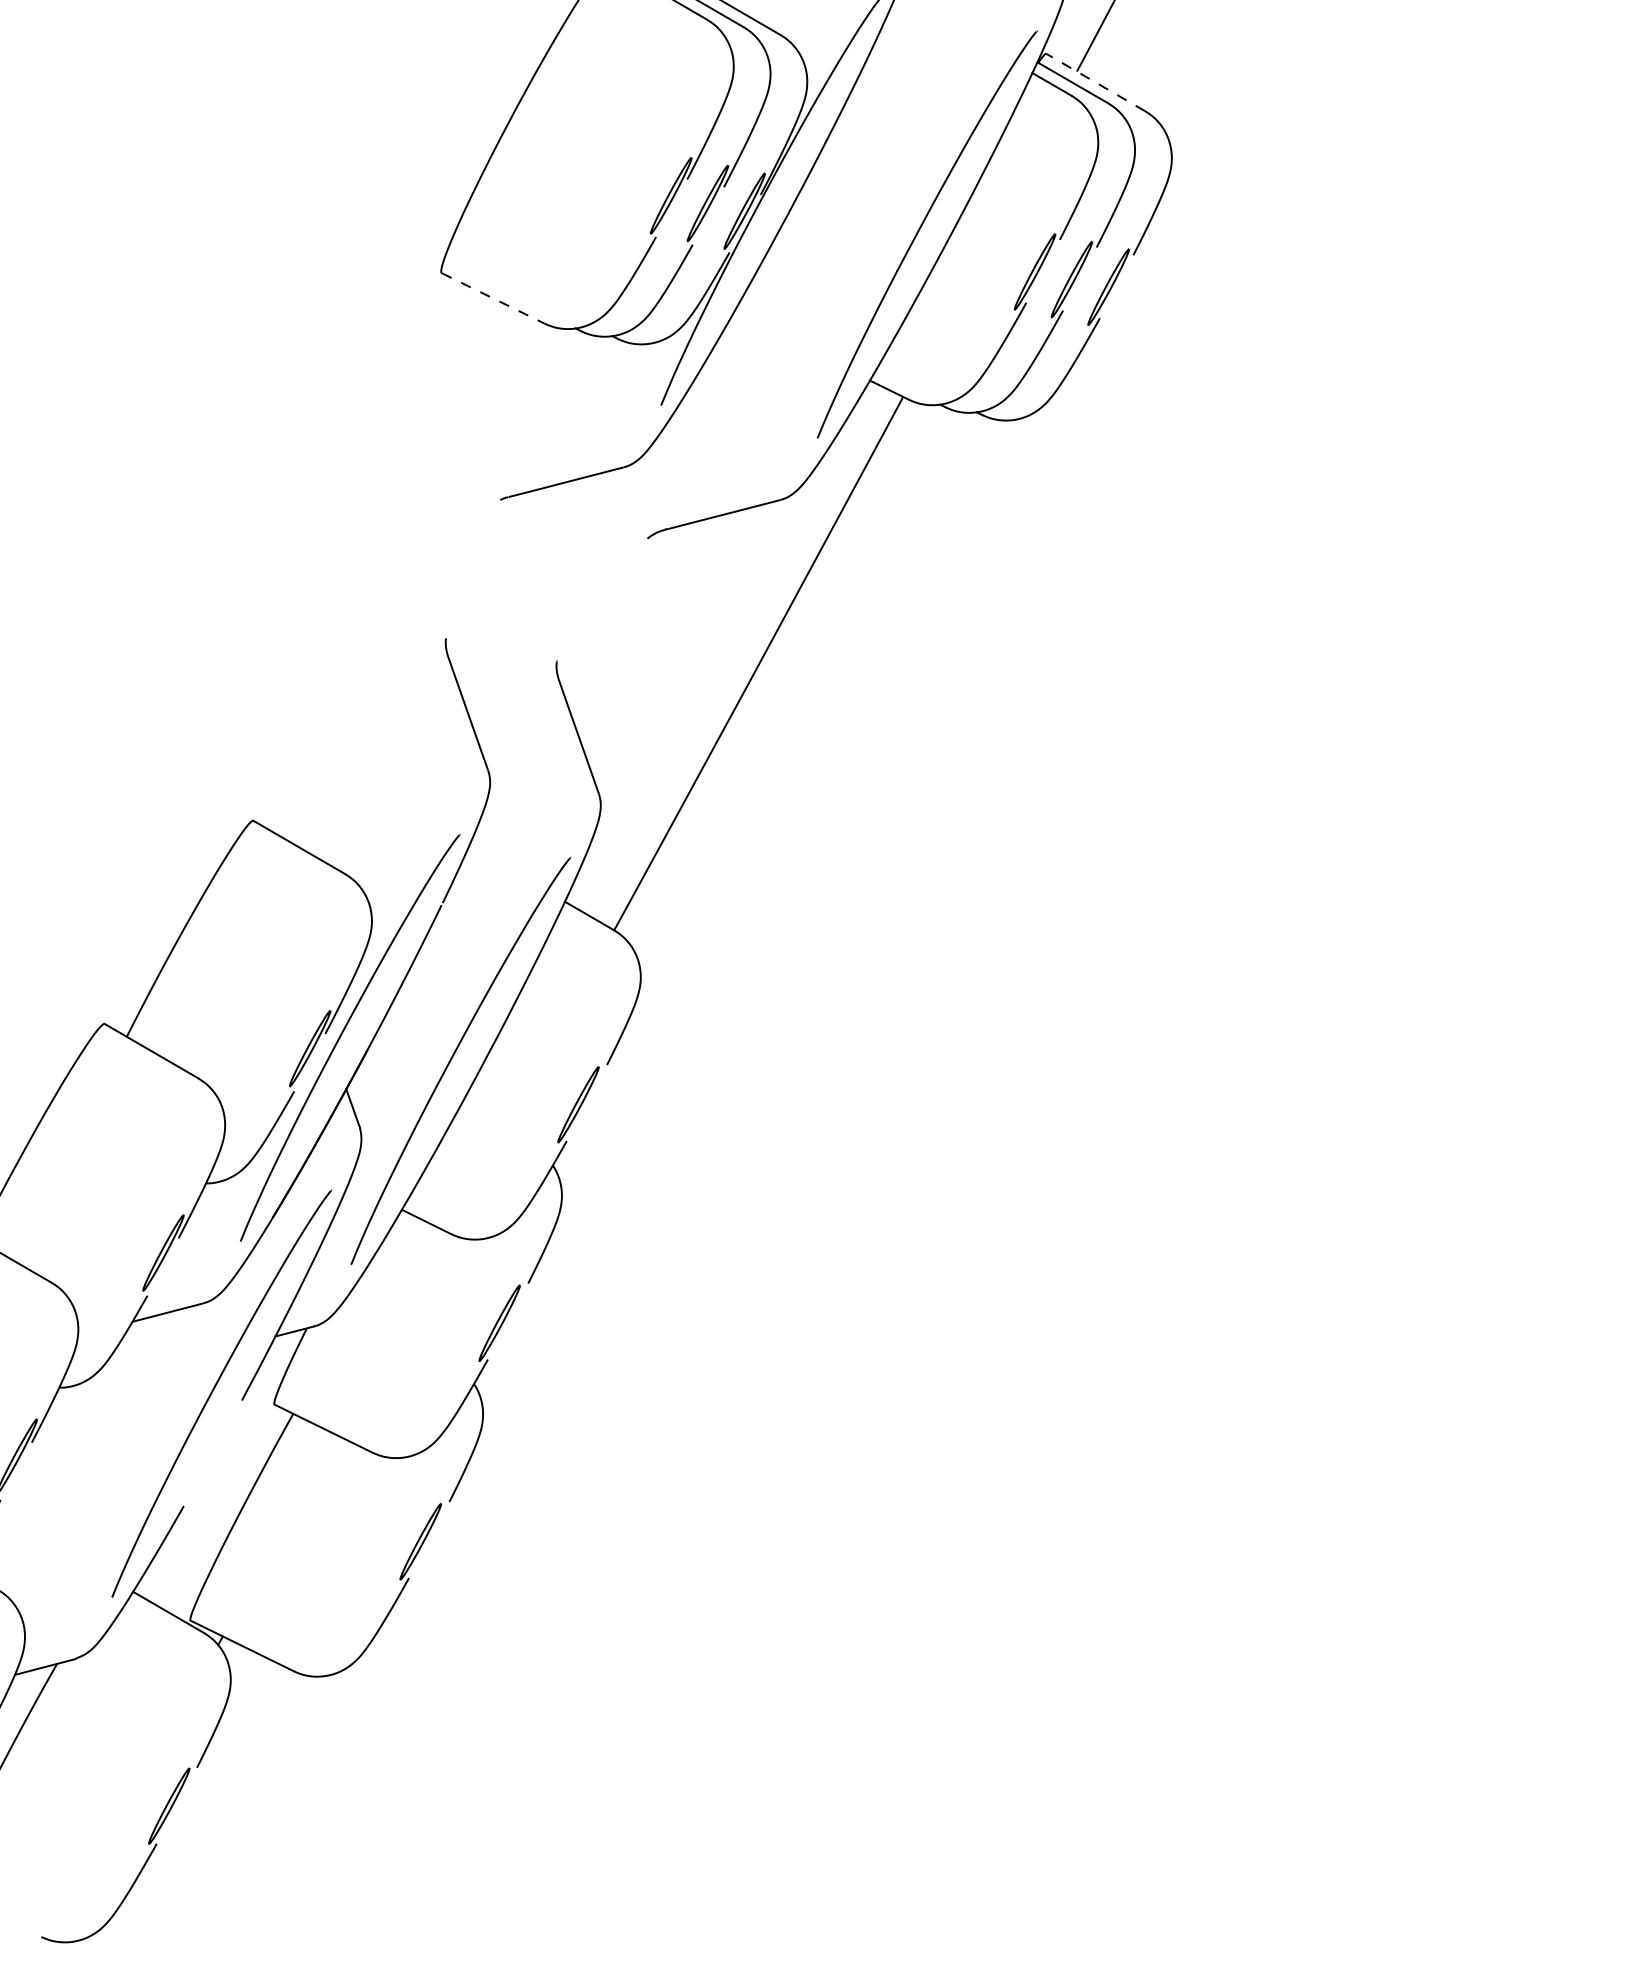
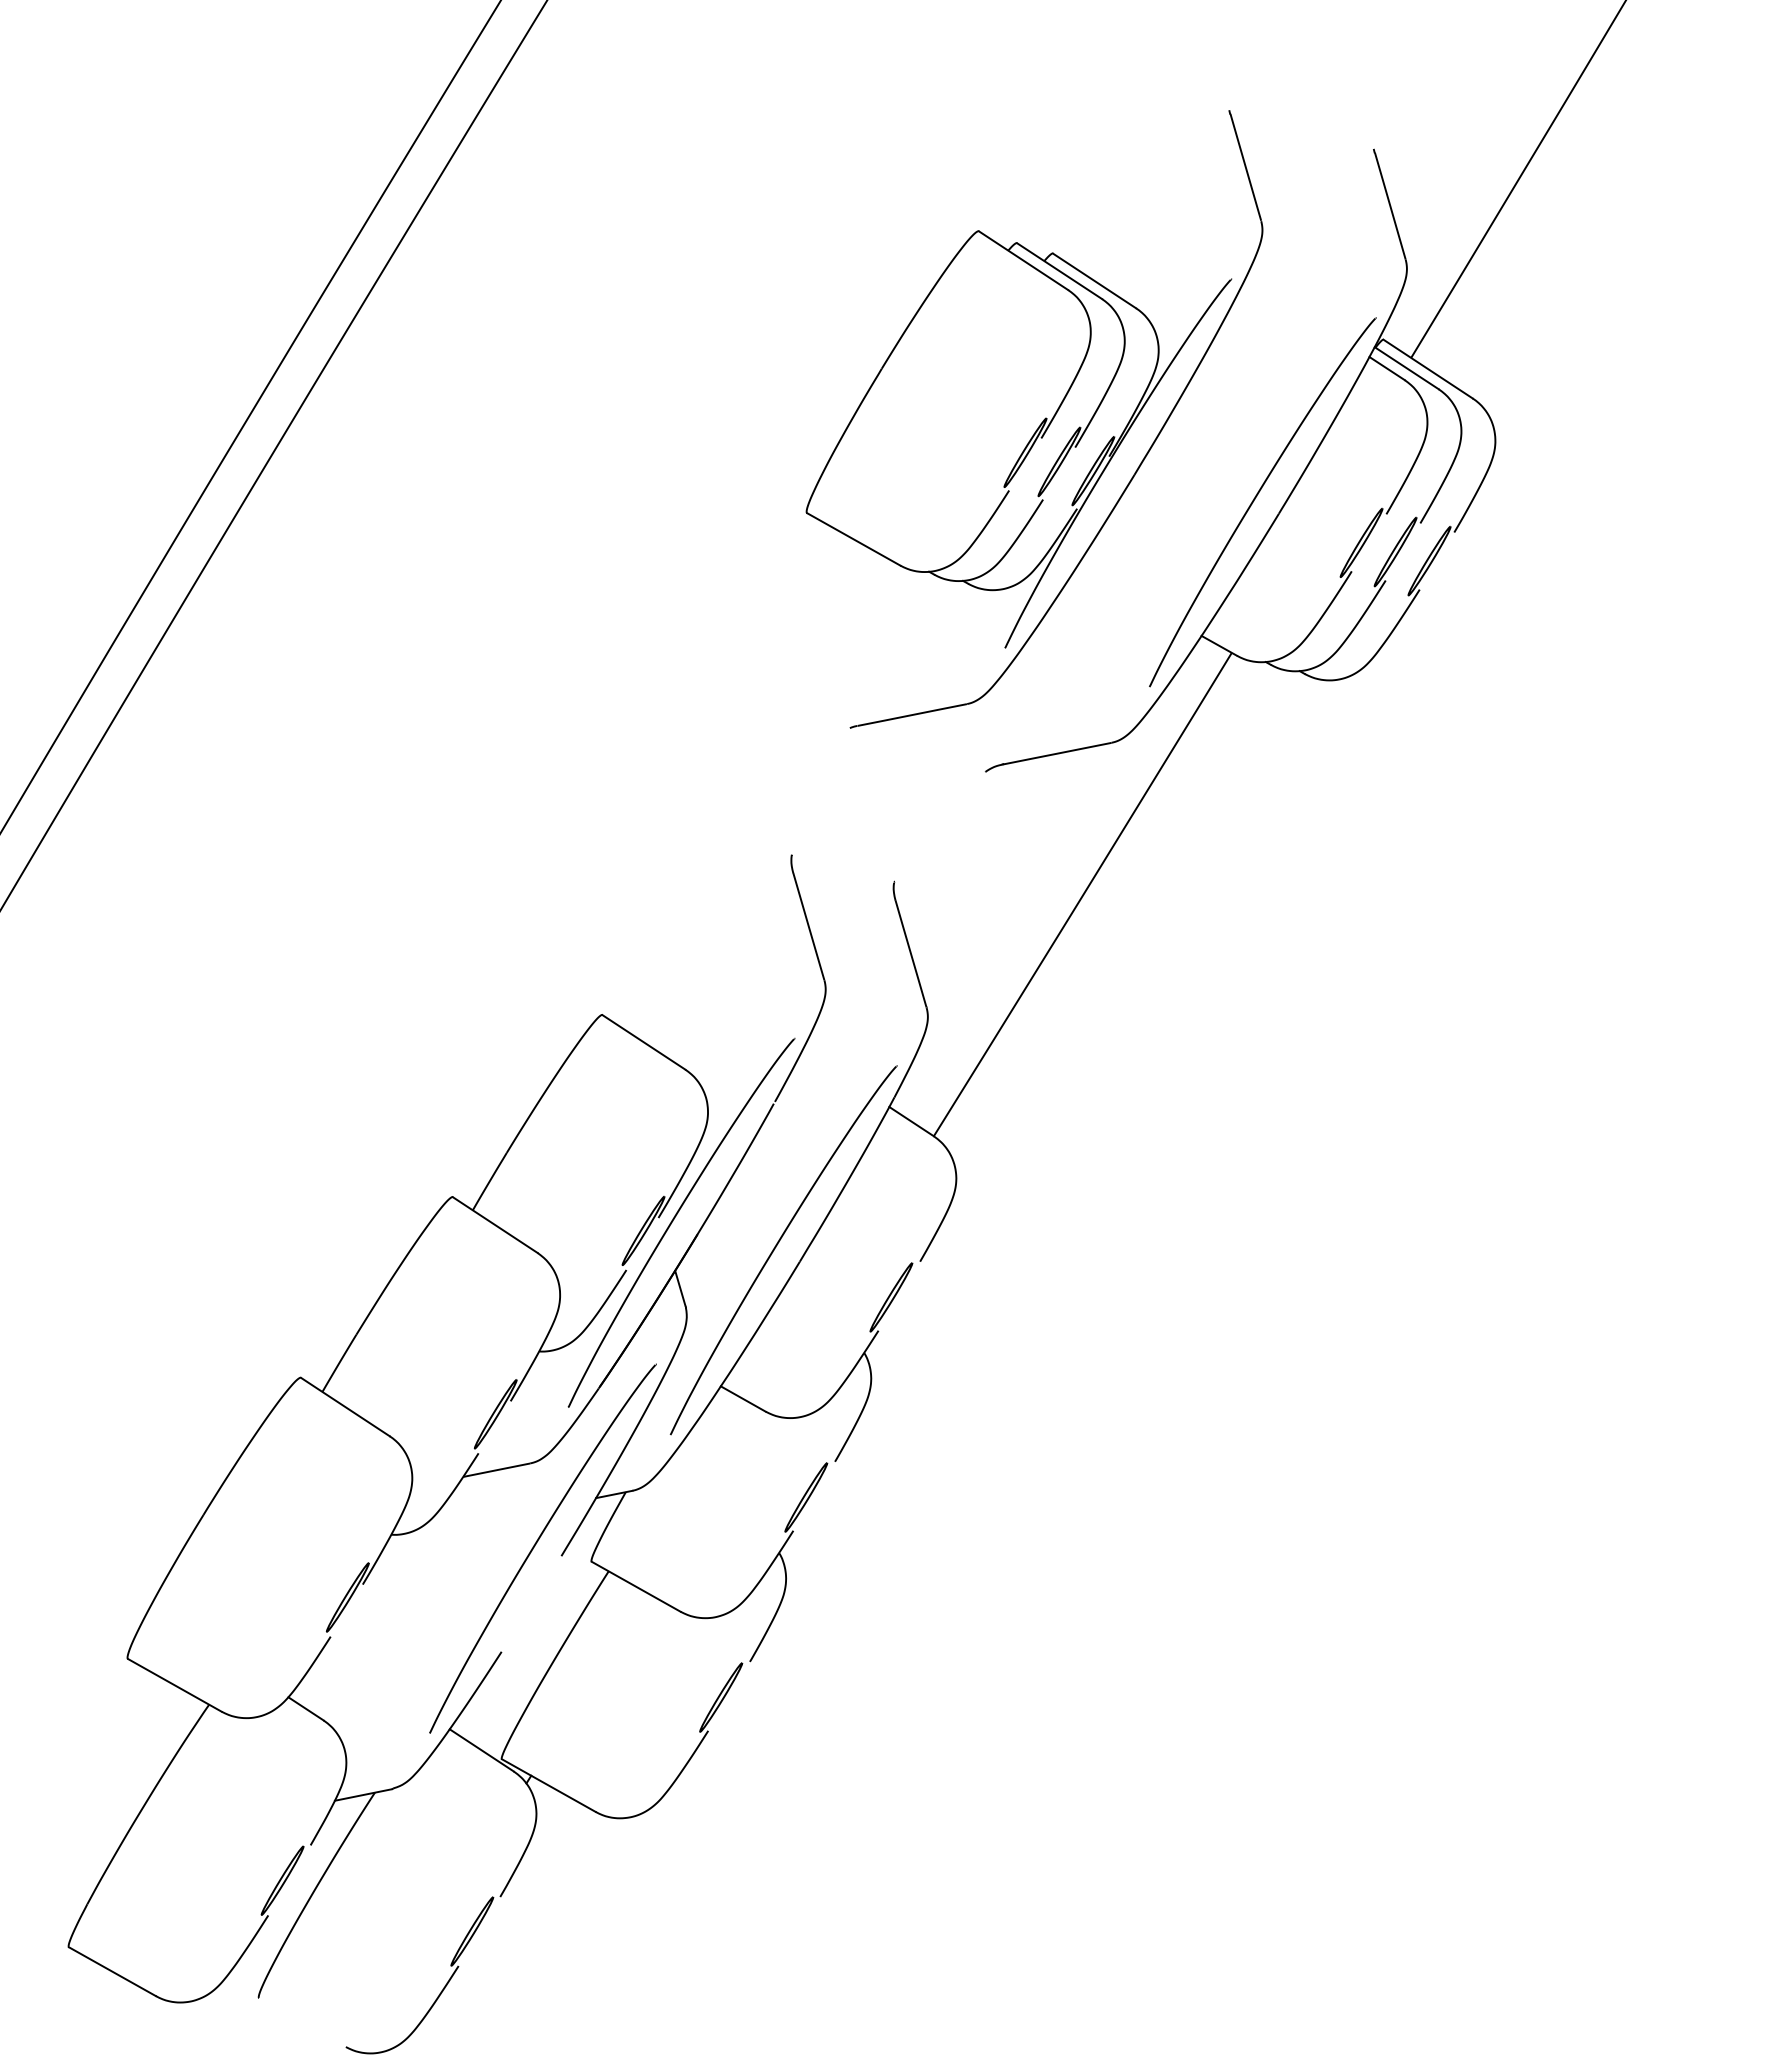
line: (1095, 81) -> (1427, 368), dashed -> solid
line: (493, 298) -> (854, 539), dashed -> solid

